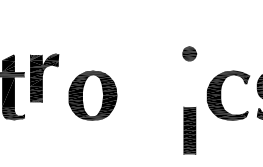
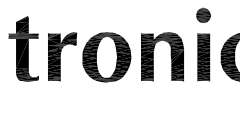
part: (44, 77) -> (62, 56), moved
part: (139, 94) -> (153, 56), added
part: (189, 130) -> (203, 57), moved

